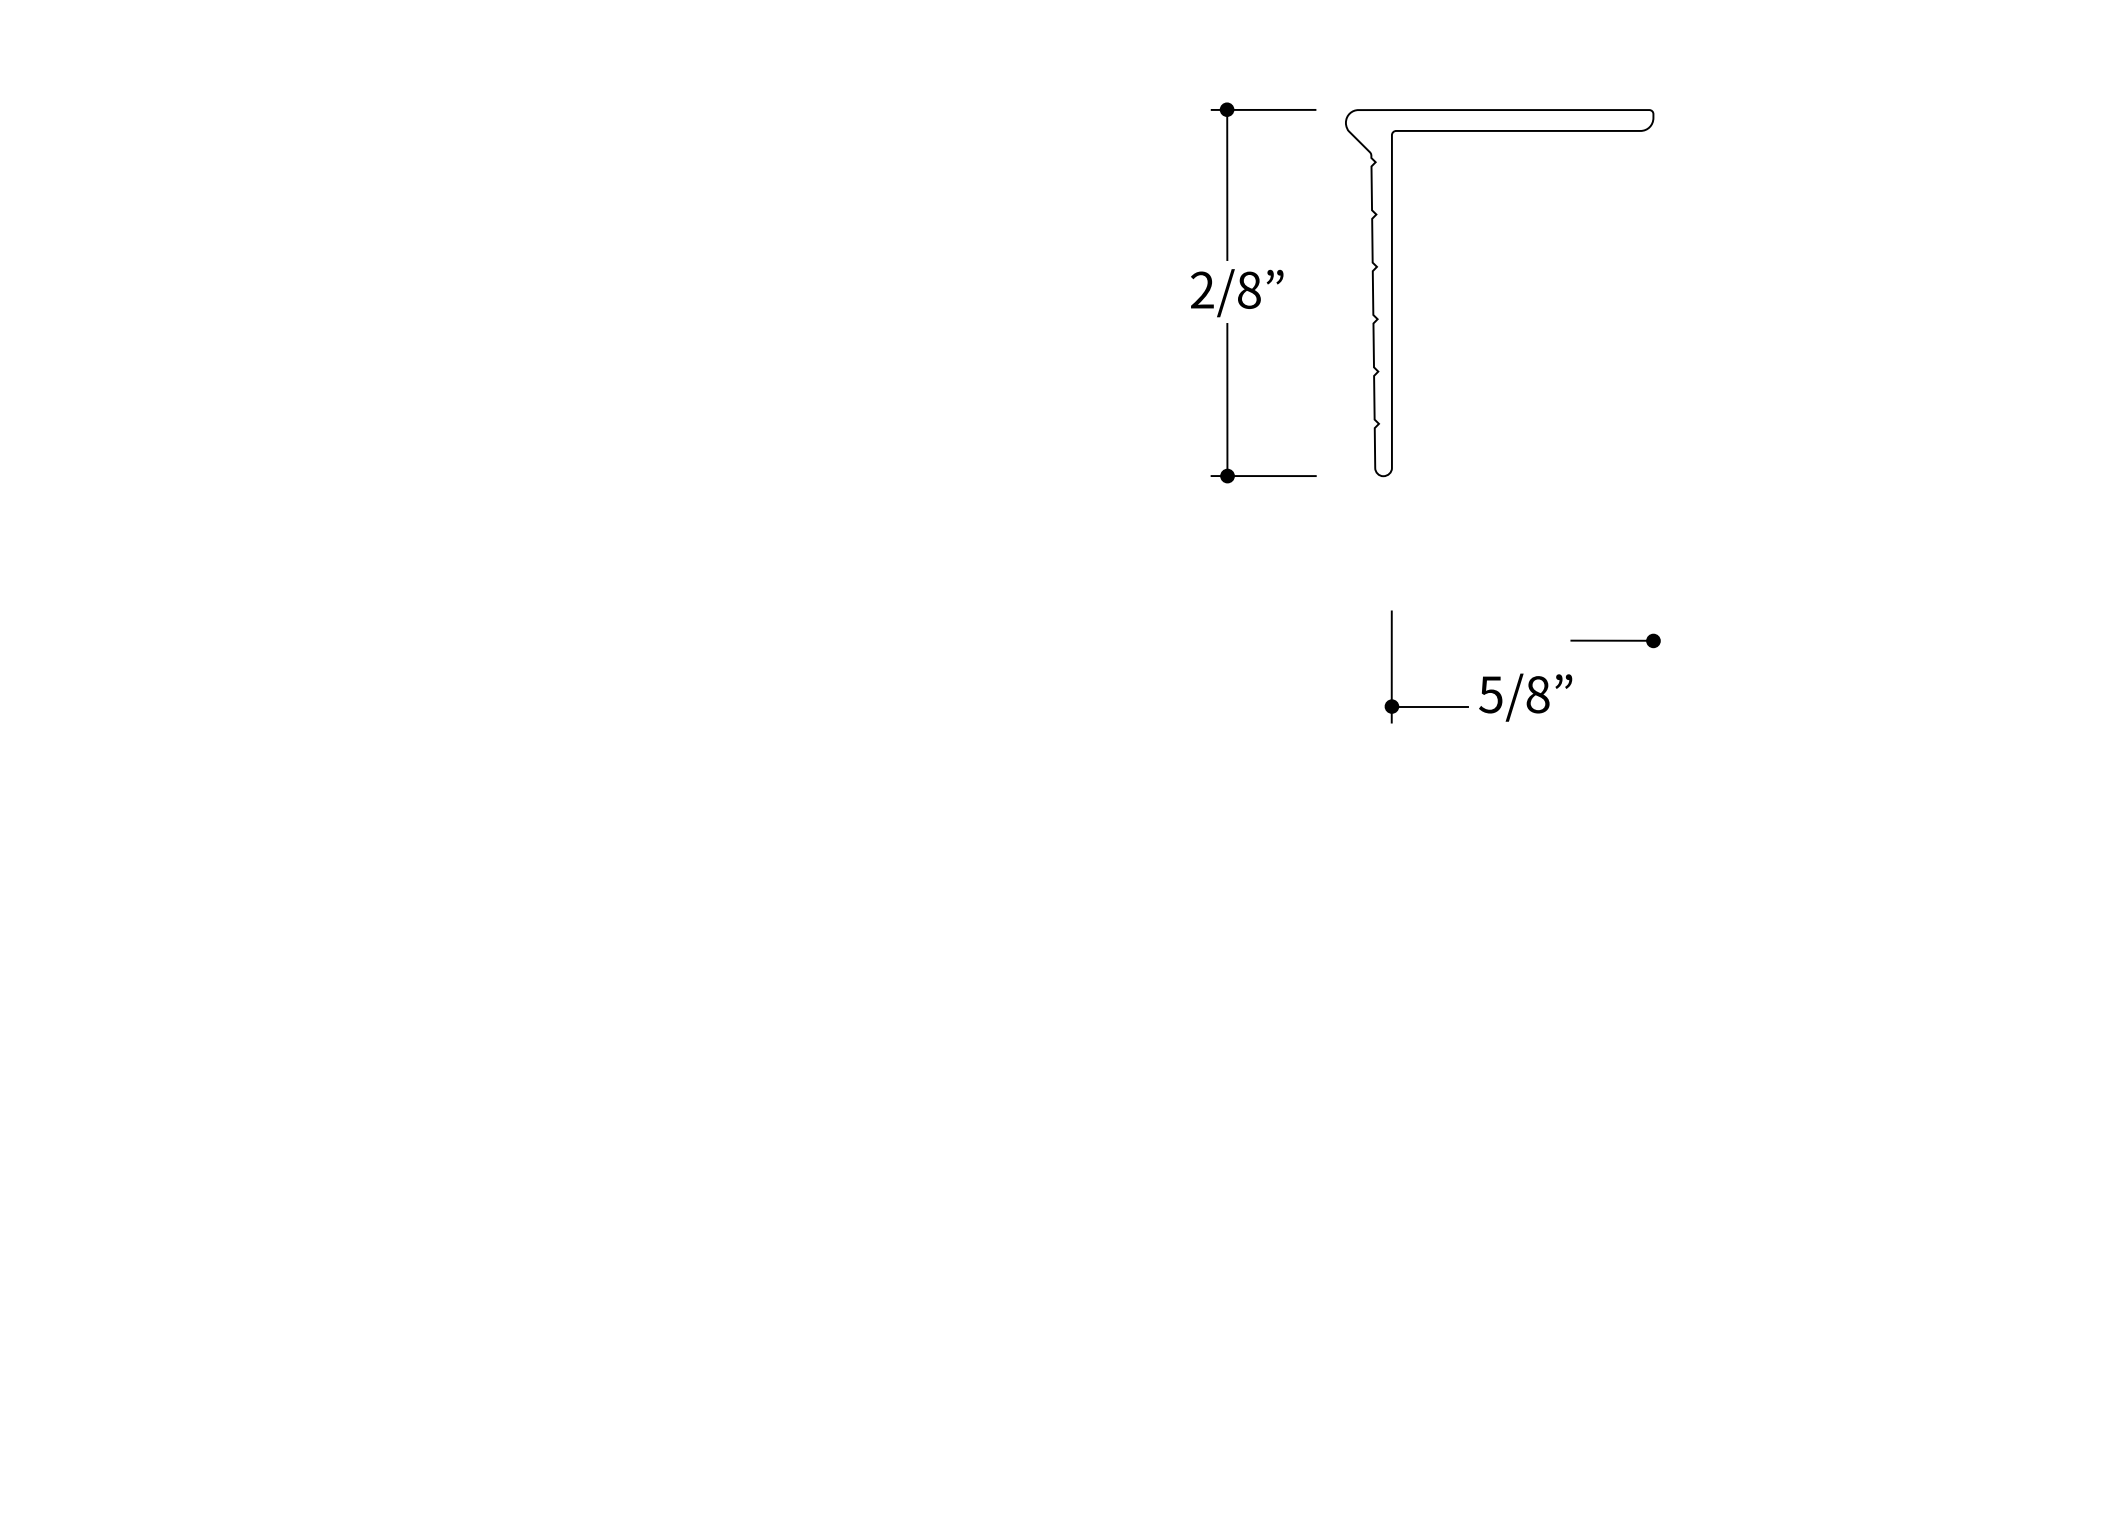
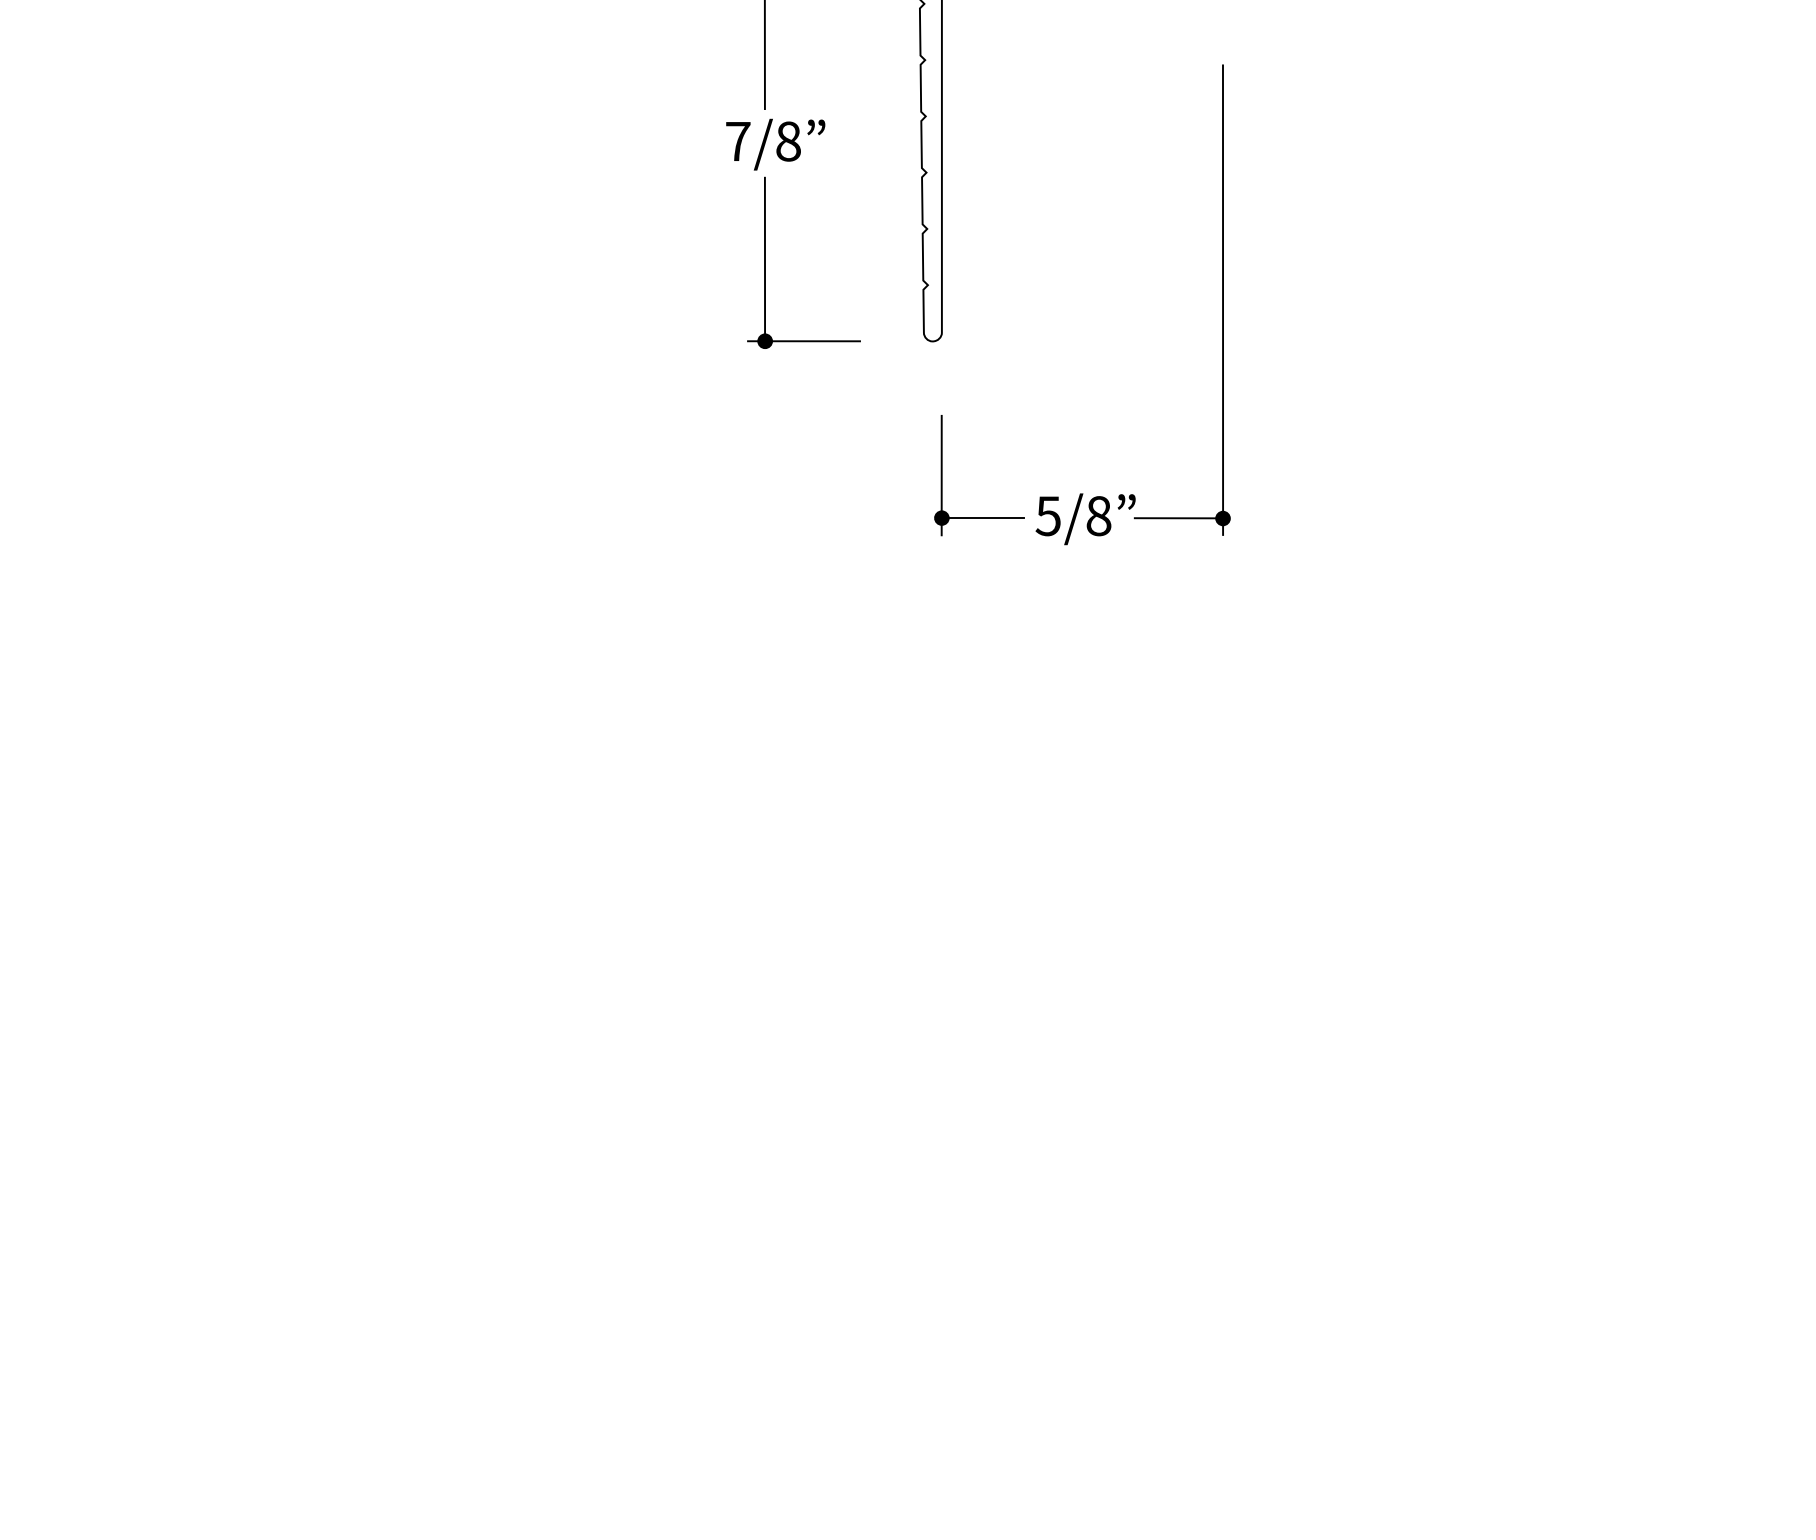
text: (1202, 289) -> (738, 140), 2/8 -> 7/8
line: (1653, 437) -> (1223, 299), added
part: (1392, 666) -> (942, 475), moved
text: (1525, 697) -> (1085, 519), moved

